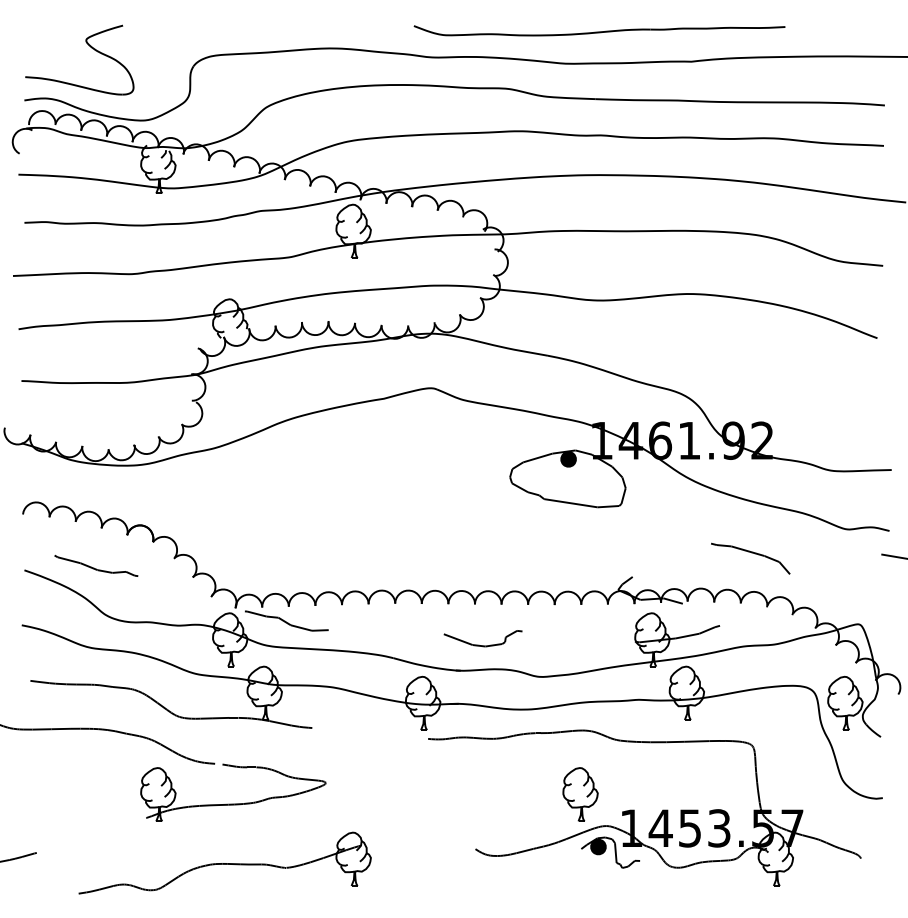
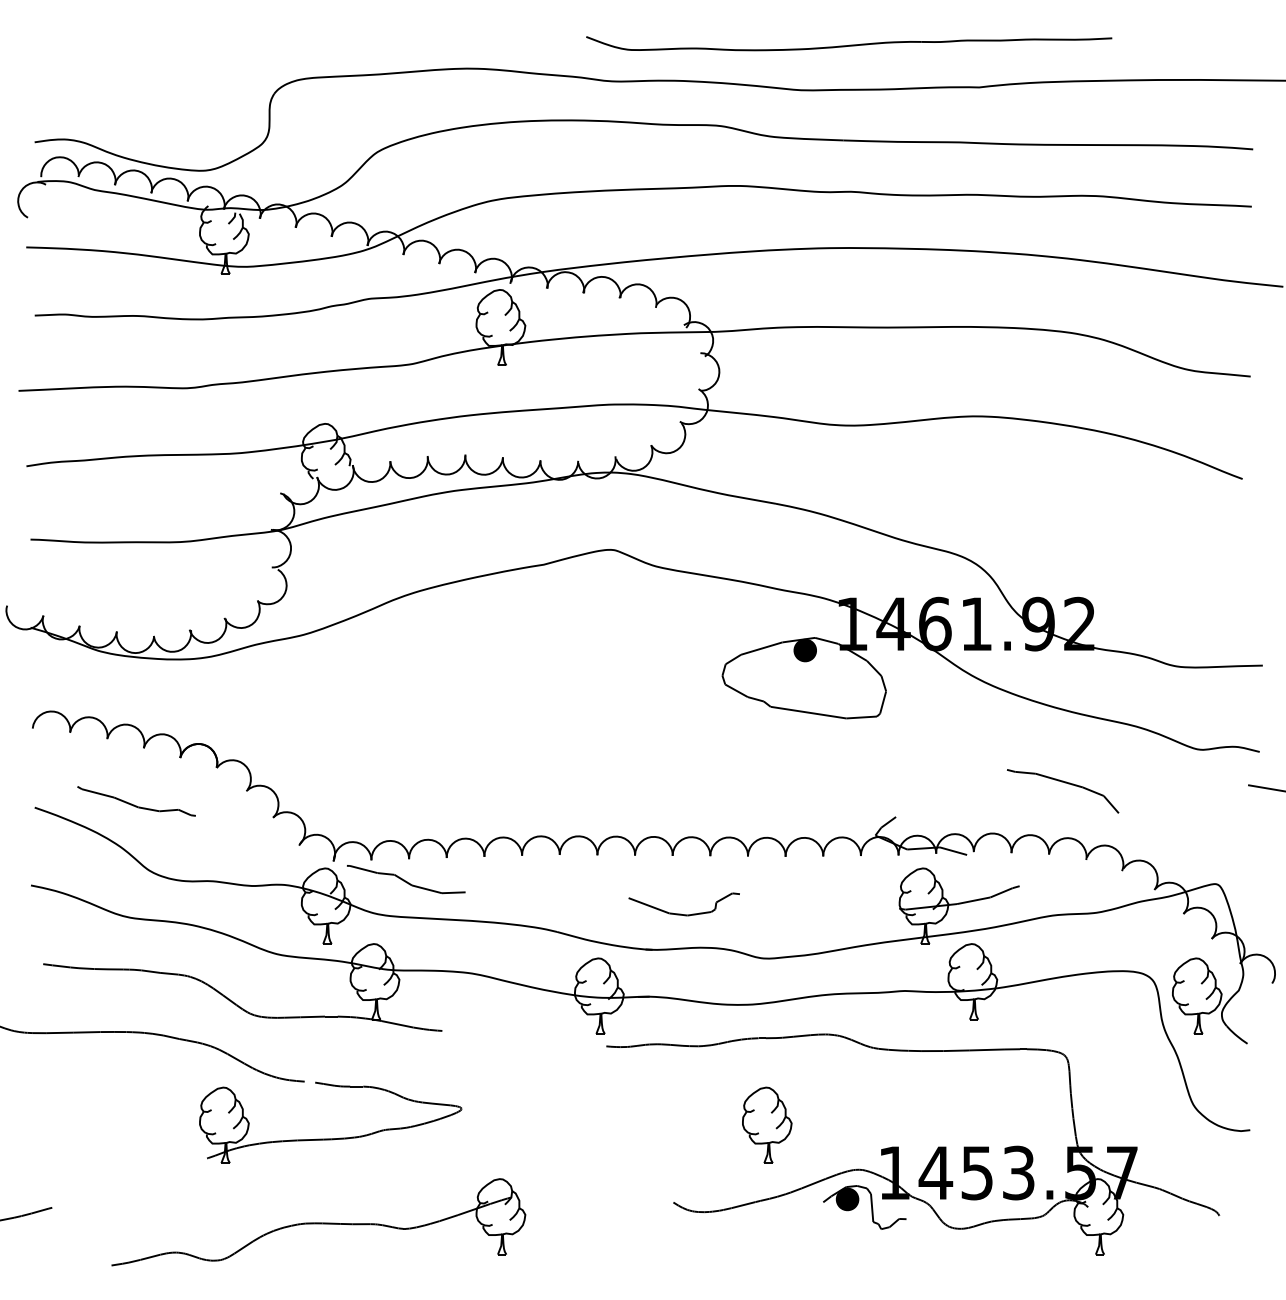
part: (89, 46) -> (127, 66), removed
part: (580, 794) -> (767, 1124), moved

